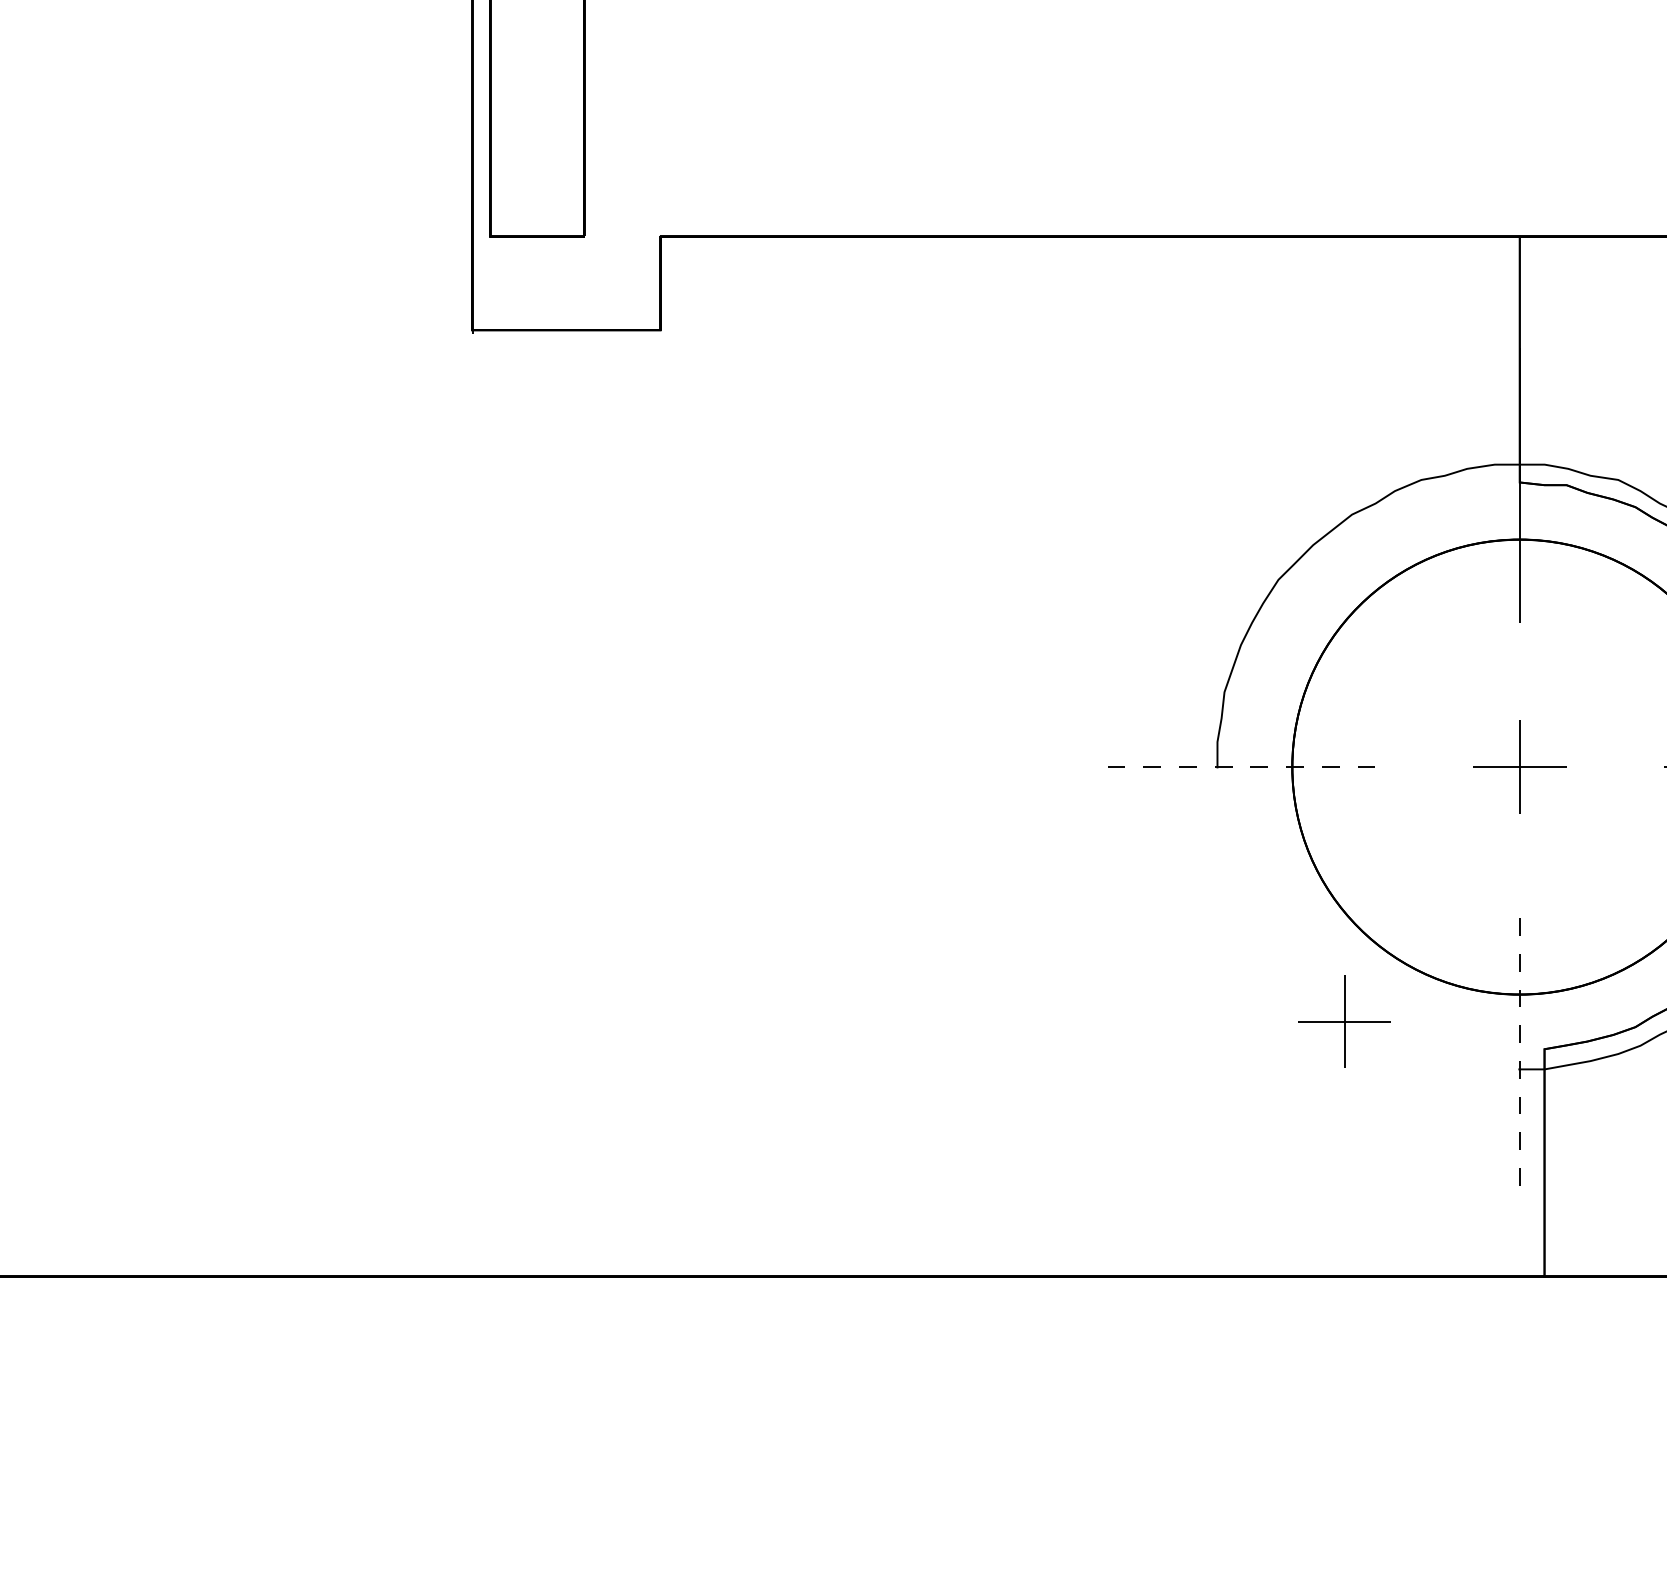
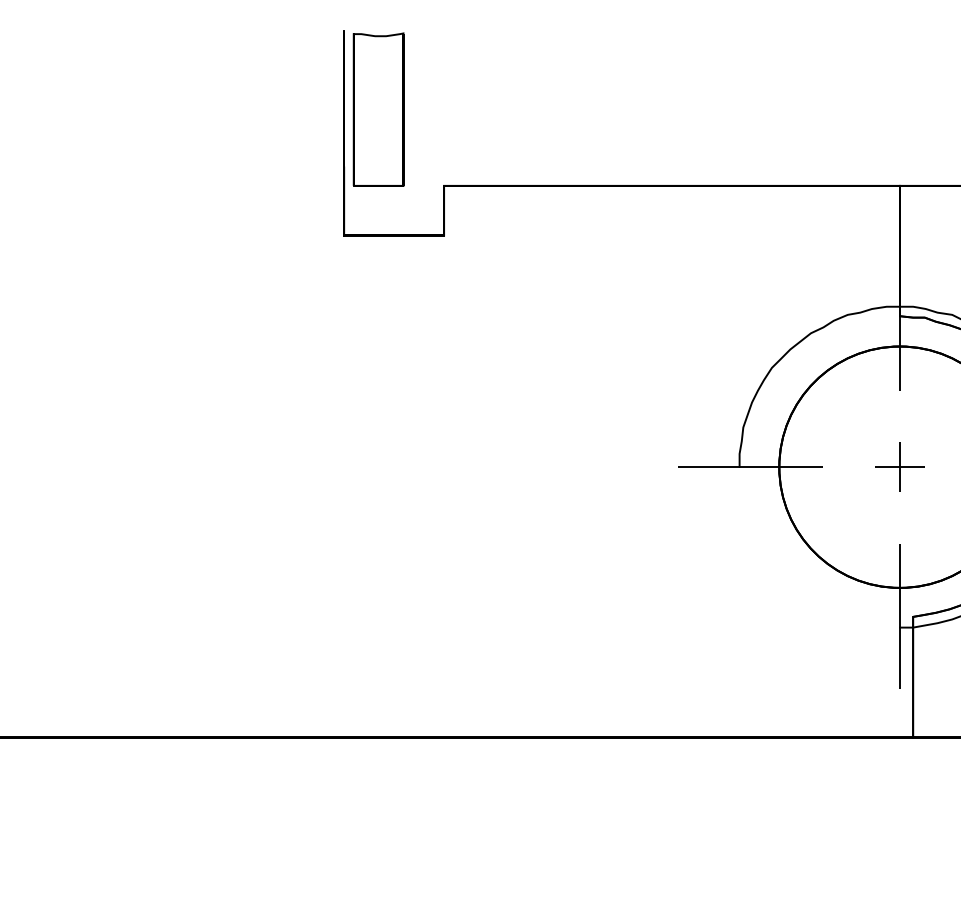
line: (1238, 767) -> (750, 467), dashed -> solid
part: (1343, 1020) -> (806, 601), removed
line: (1520, 1048) -> (900, 616), dashed -> solid

